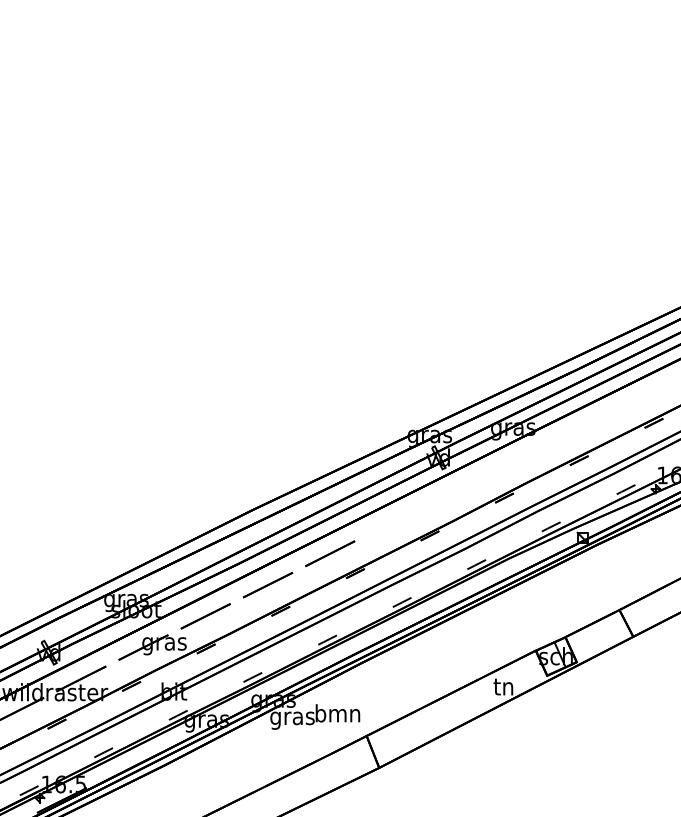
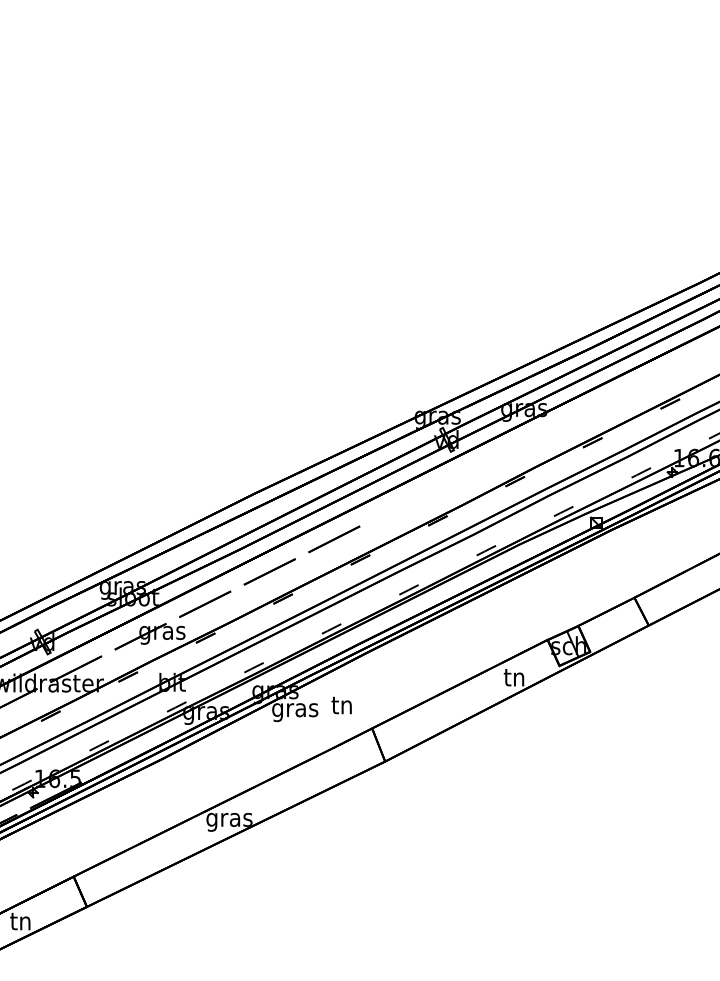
text: (338, 712) -> (342, 704), bmn -> tn

